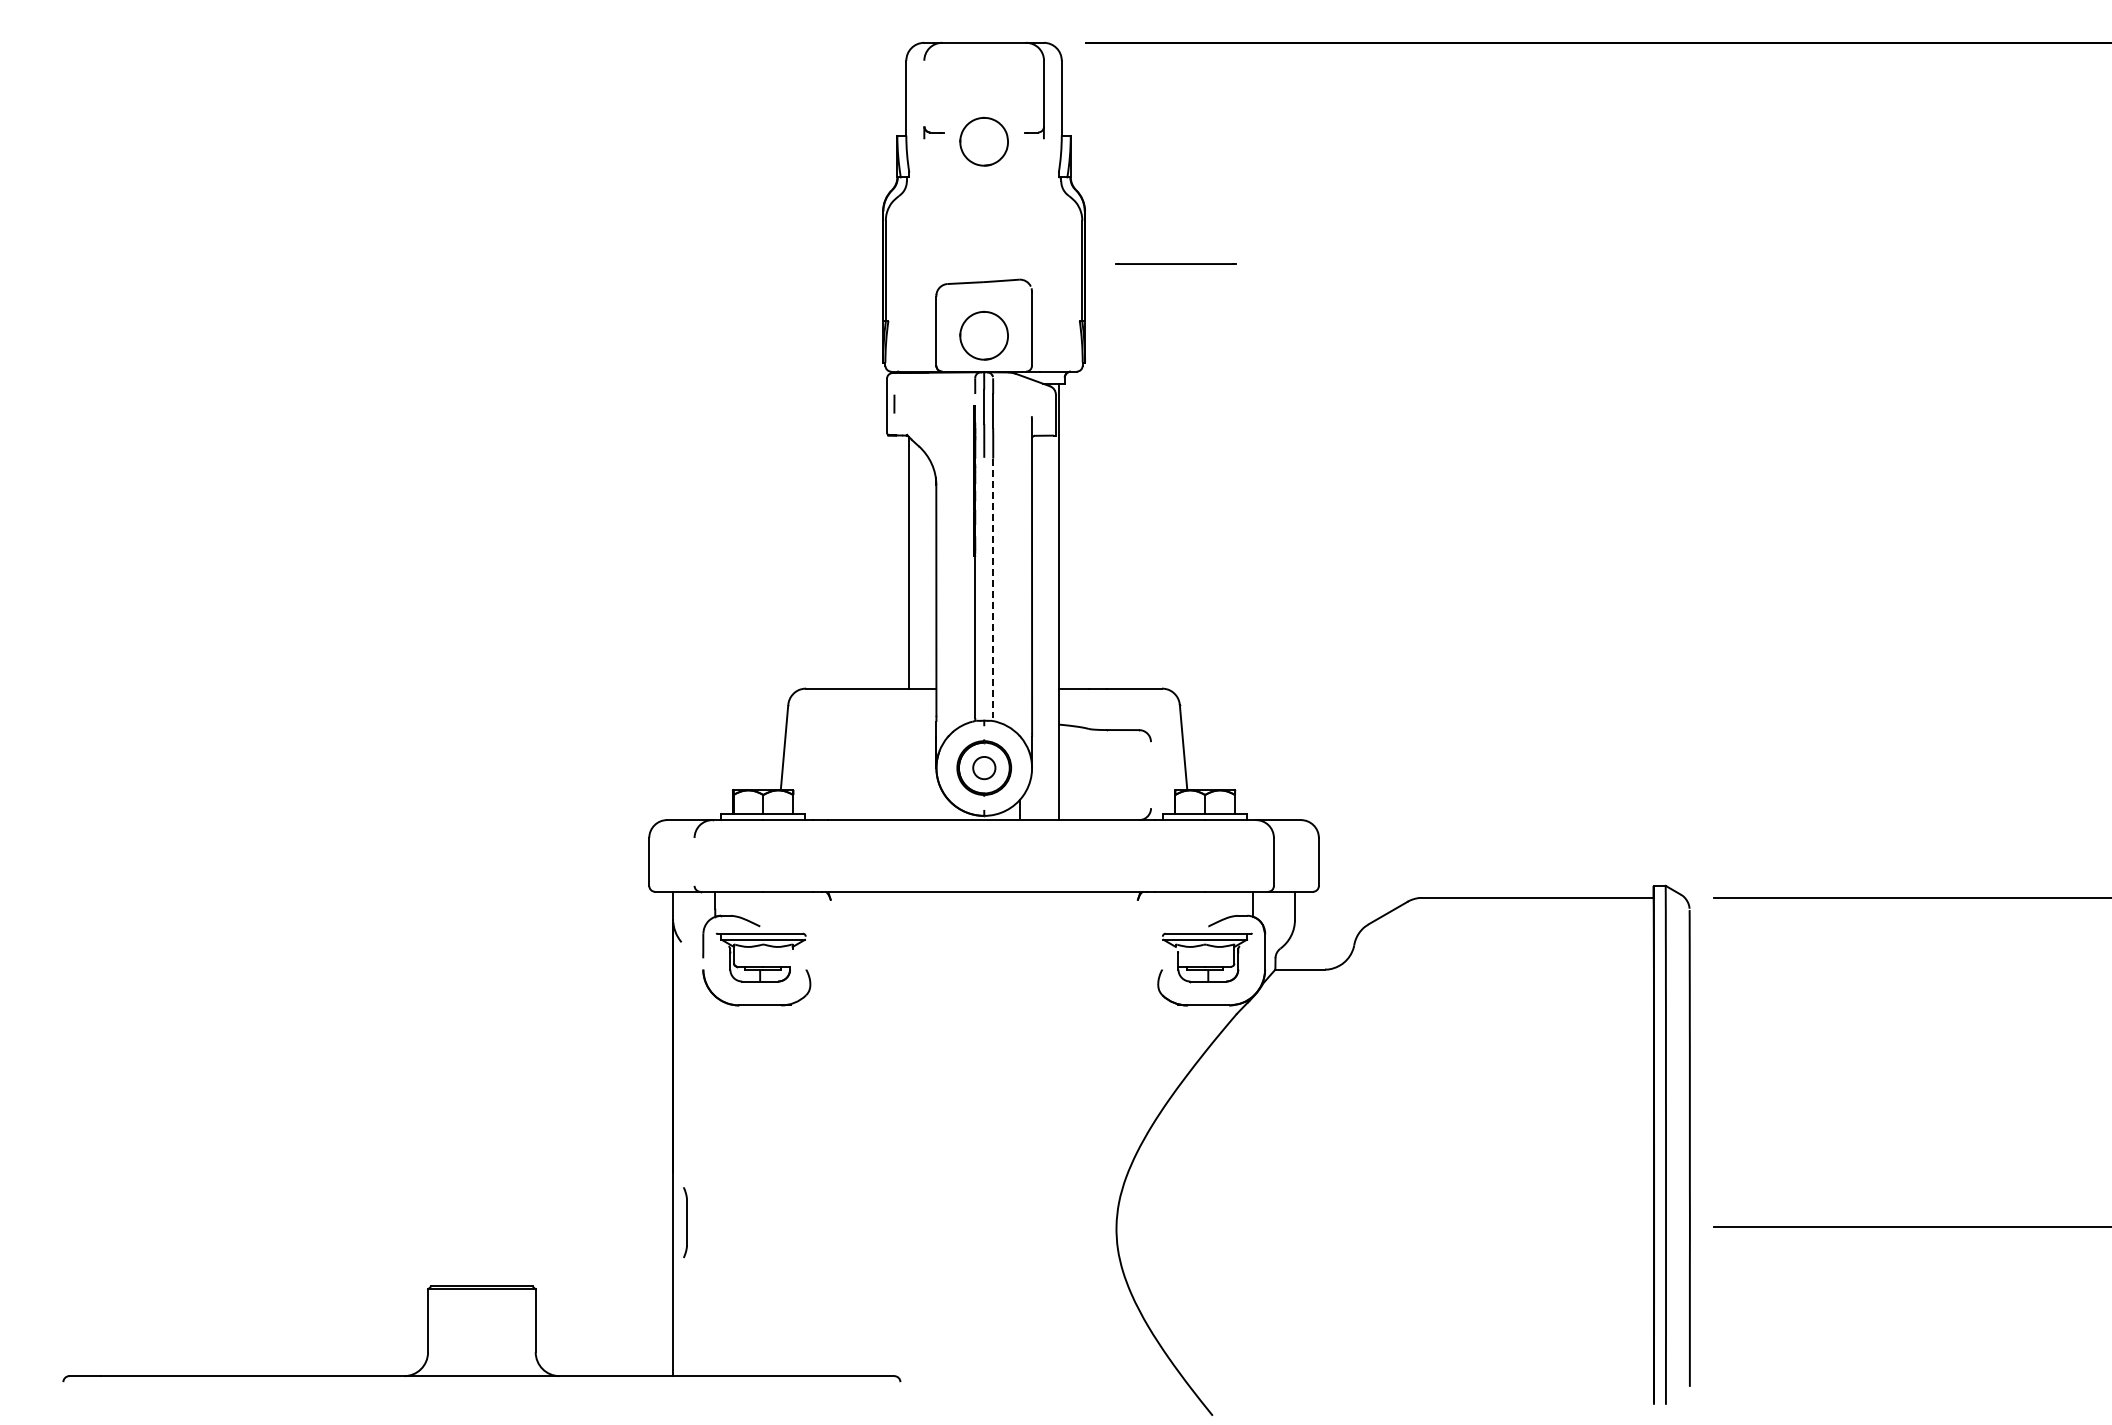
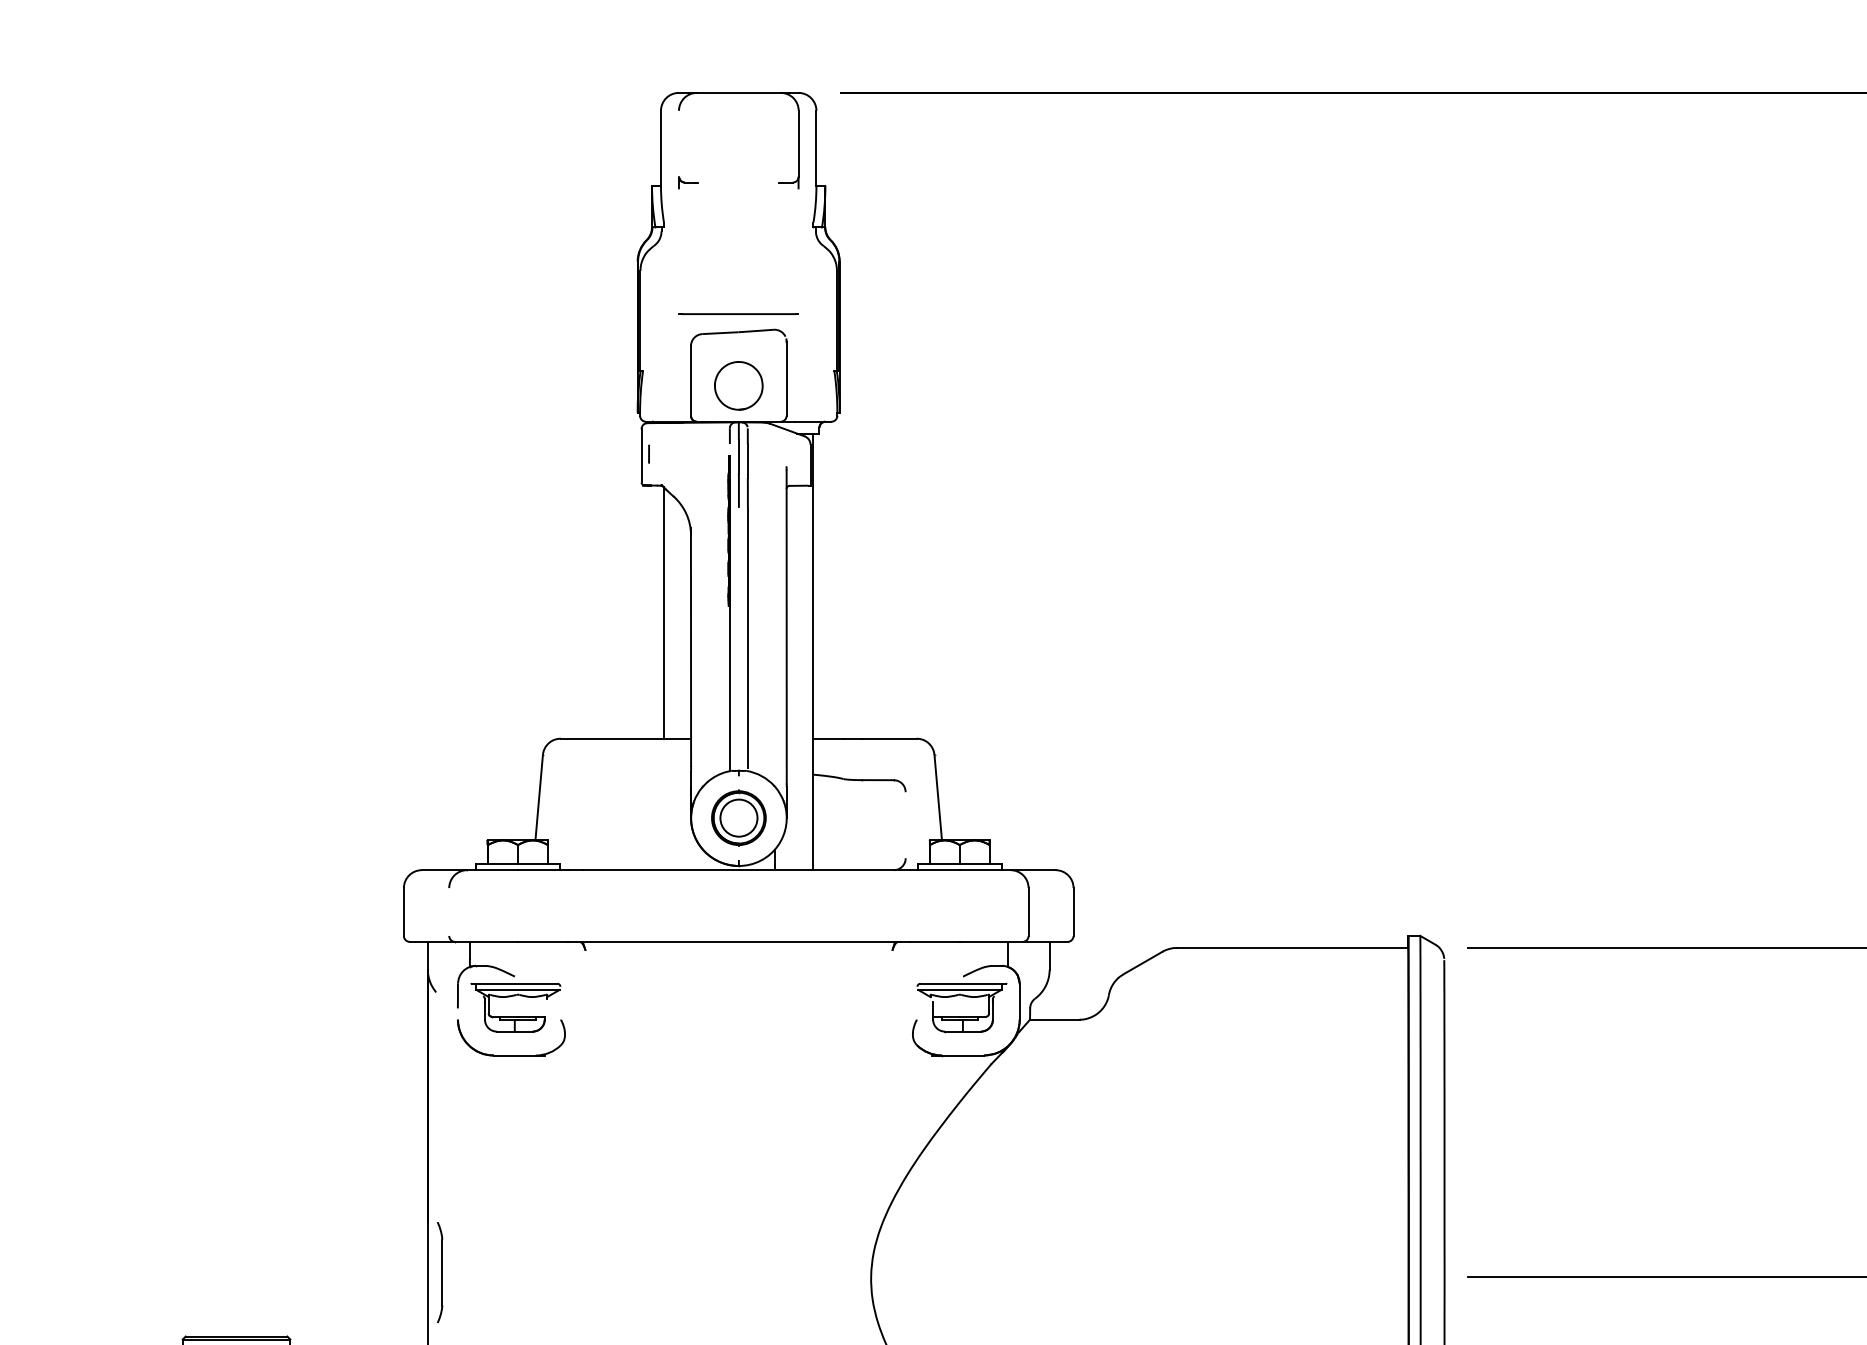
part: (983, 141) -> (738, 191), removed
line: (1175, 263) -> (738, 313), moved
line: (993, 588) -> (748, 638), dashed -> solid
circle: (983, 767) -> (738, 817), size x1.67
part: (685, 1222) -> (440, 1272), size x1.43

